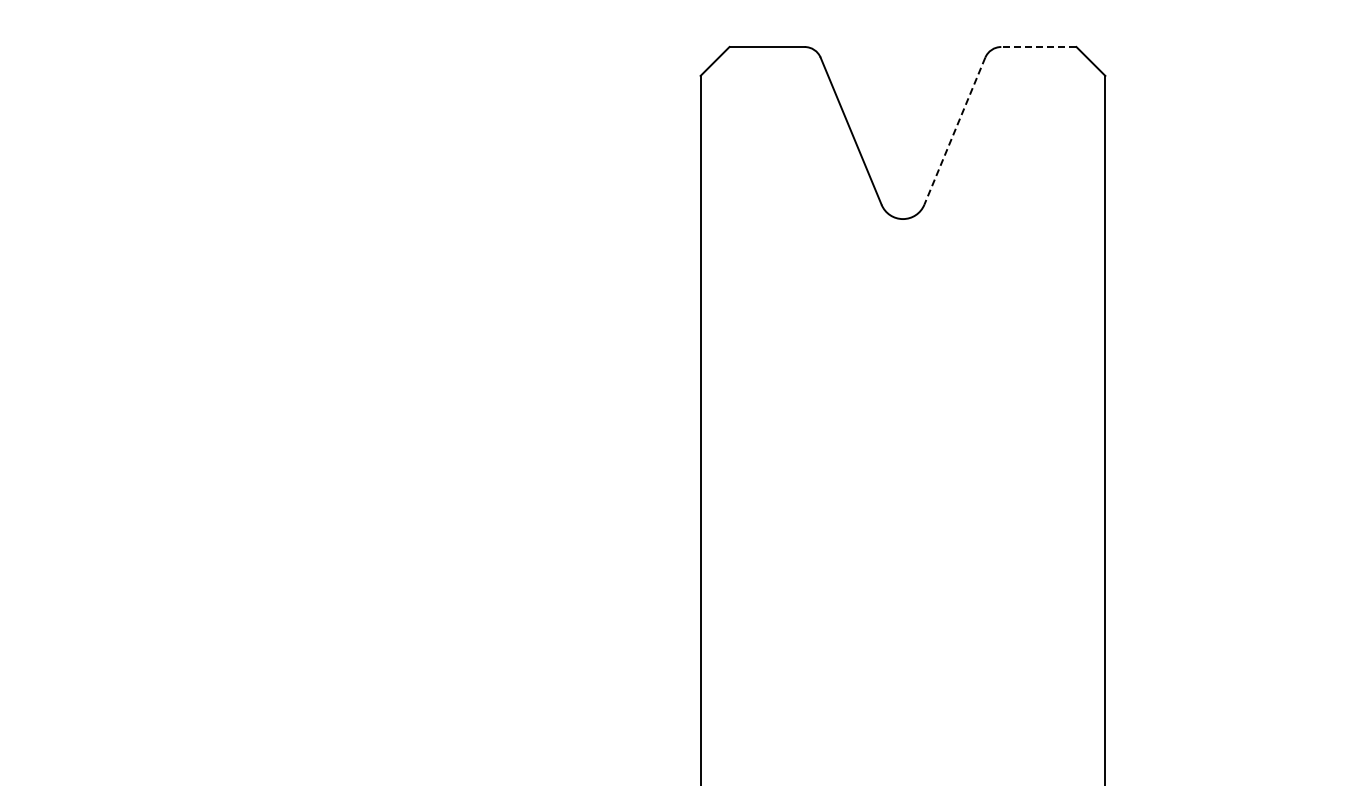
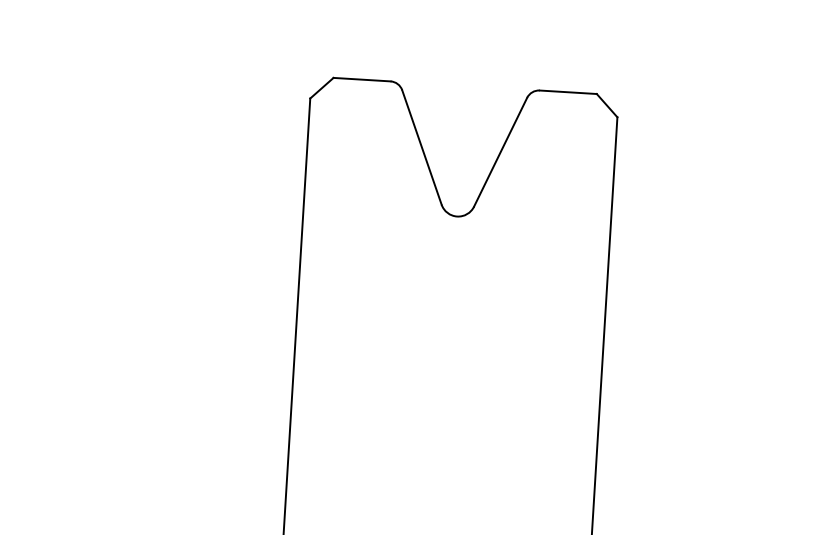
line: (1038, 47) -> (567, 92), dashed -> solid
line: (954, 131) -> (500, 152), dashed -> solid

